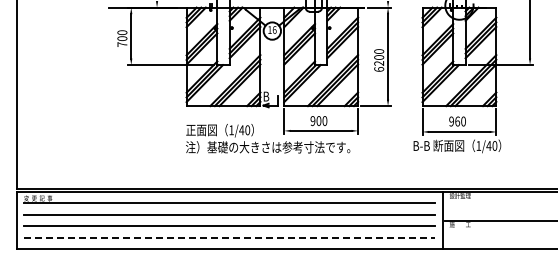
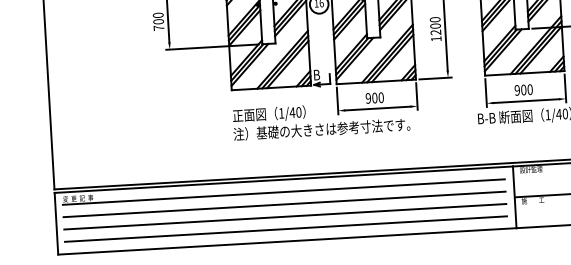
text: (379, 69) -> (436, 38), 6200 -> 1200
text: (457, 121) -> (523, 89), 960 -> 900
line: (229, 237) -> (285, 228), dashed -> solid

